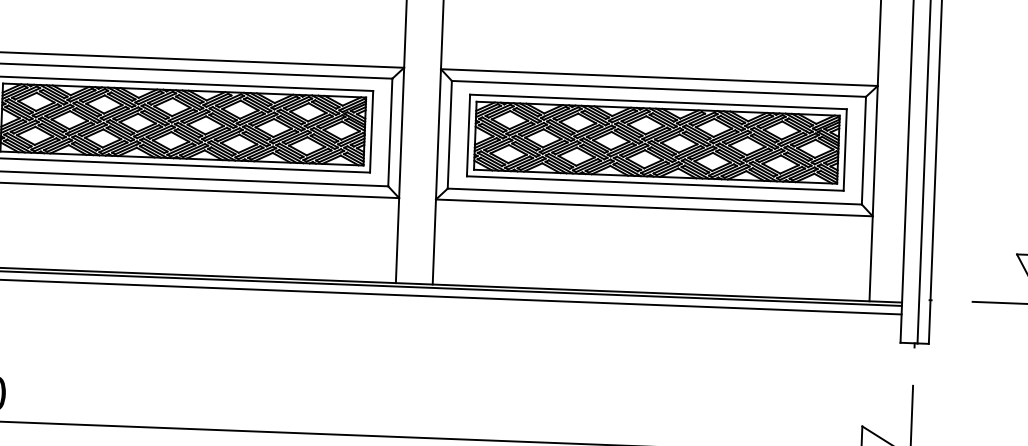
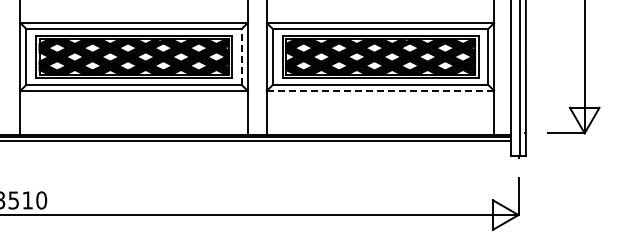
line: (389, 131) -> (241, 56), solid -> dashed
line: (654, 207) -> (380, 90), solid -> dashed

